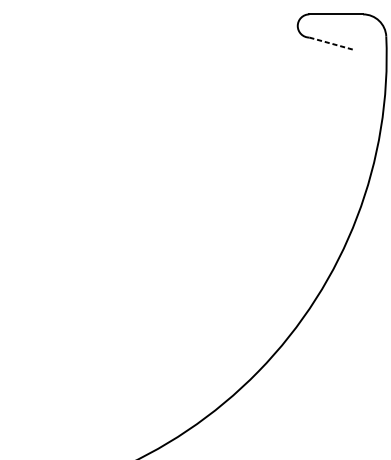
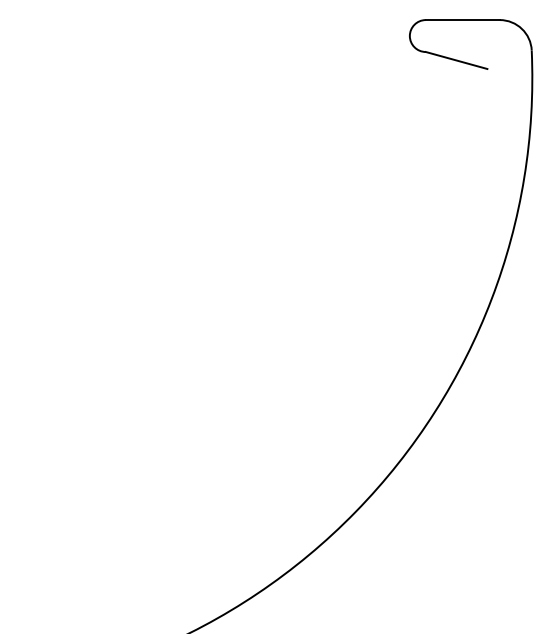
line: (331, 43) -> (456, 60), dashed -> solid

